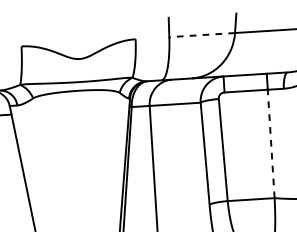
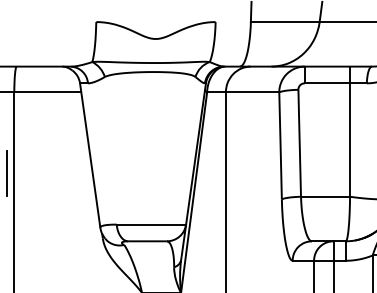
line: (201, 35) -> (284, 22), dashed -> solid
line: (271, 144) -> (350, 140), dashed -> solid

